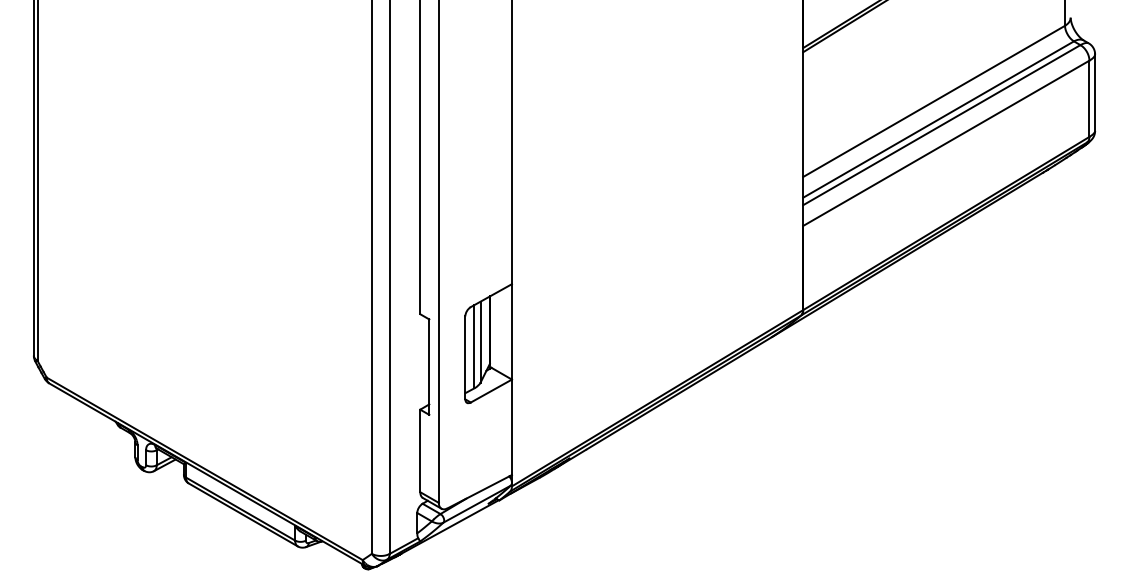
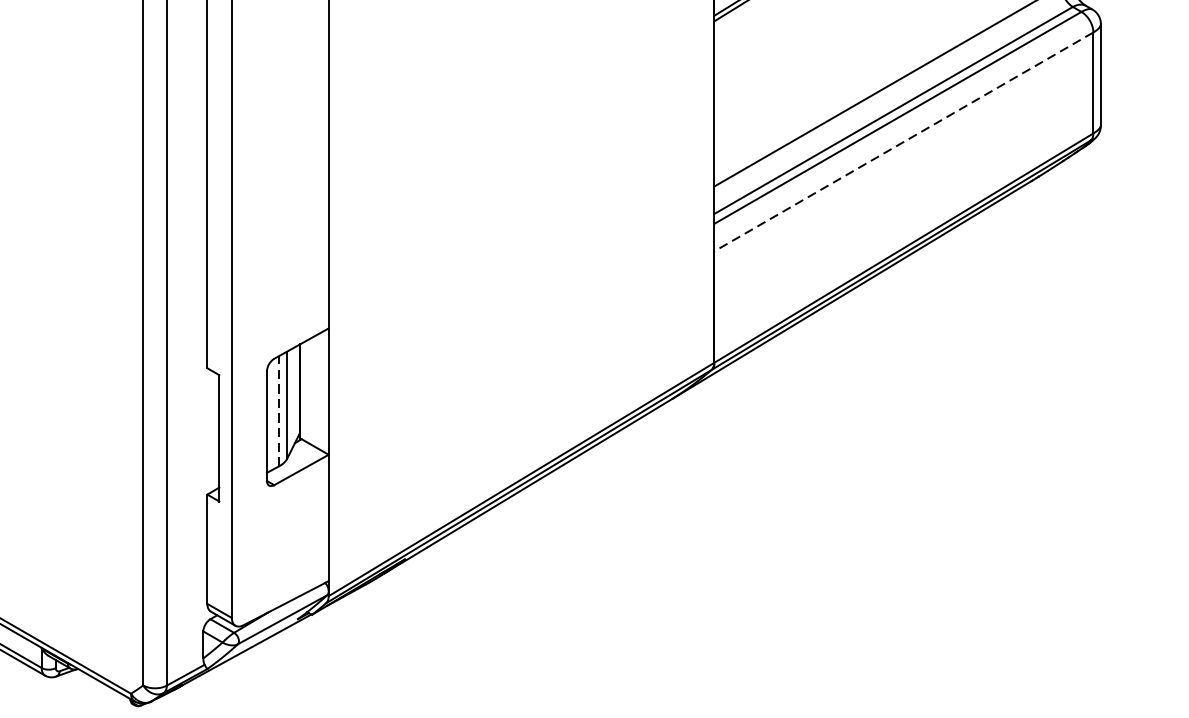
line: (945, 143) -> (902, 142), solid -> dashed
line: (474, 346) -> (279, 410), solid -> dashed

